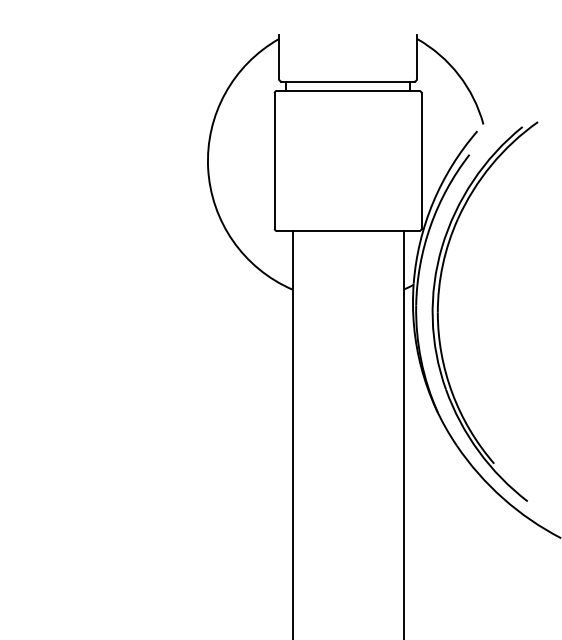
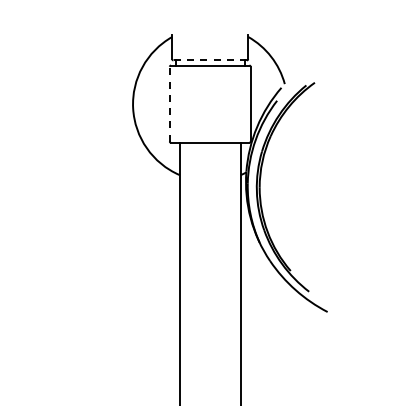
line: (348, 81) -> (210, 60), solid -> dashed
line: (274, 159) -> (169, 103), solid -> dashed

